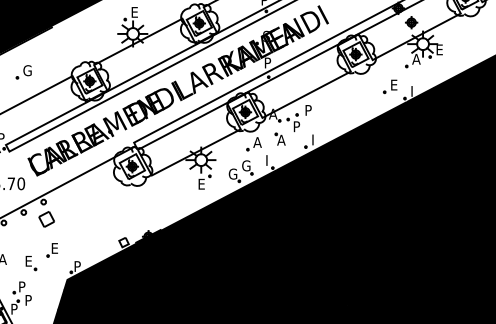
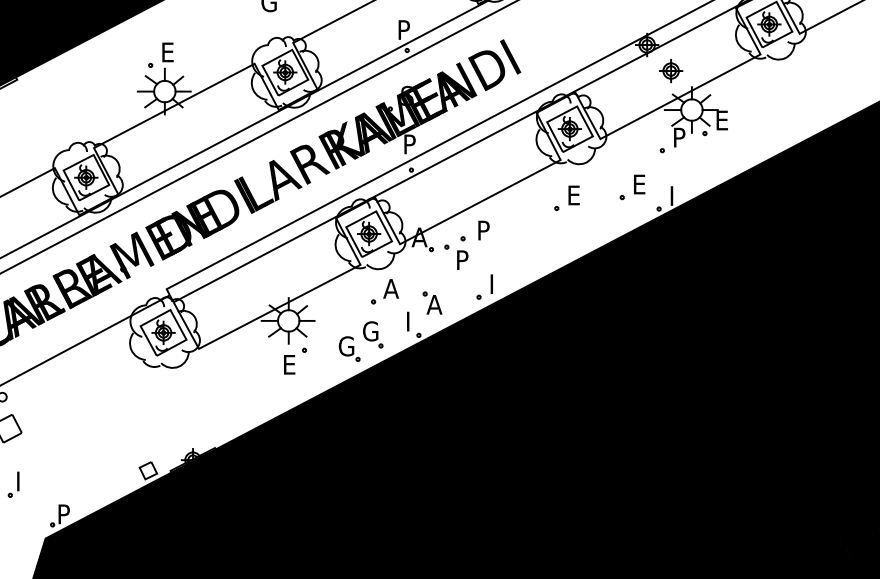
text: (416, 58) -> (680, 136), A -> P
part: (354, 92) -> (567, 197), added
part: (279, 138) -> (431, 301), moved
text: (55, 248) -> (23, 481), E -> I

